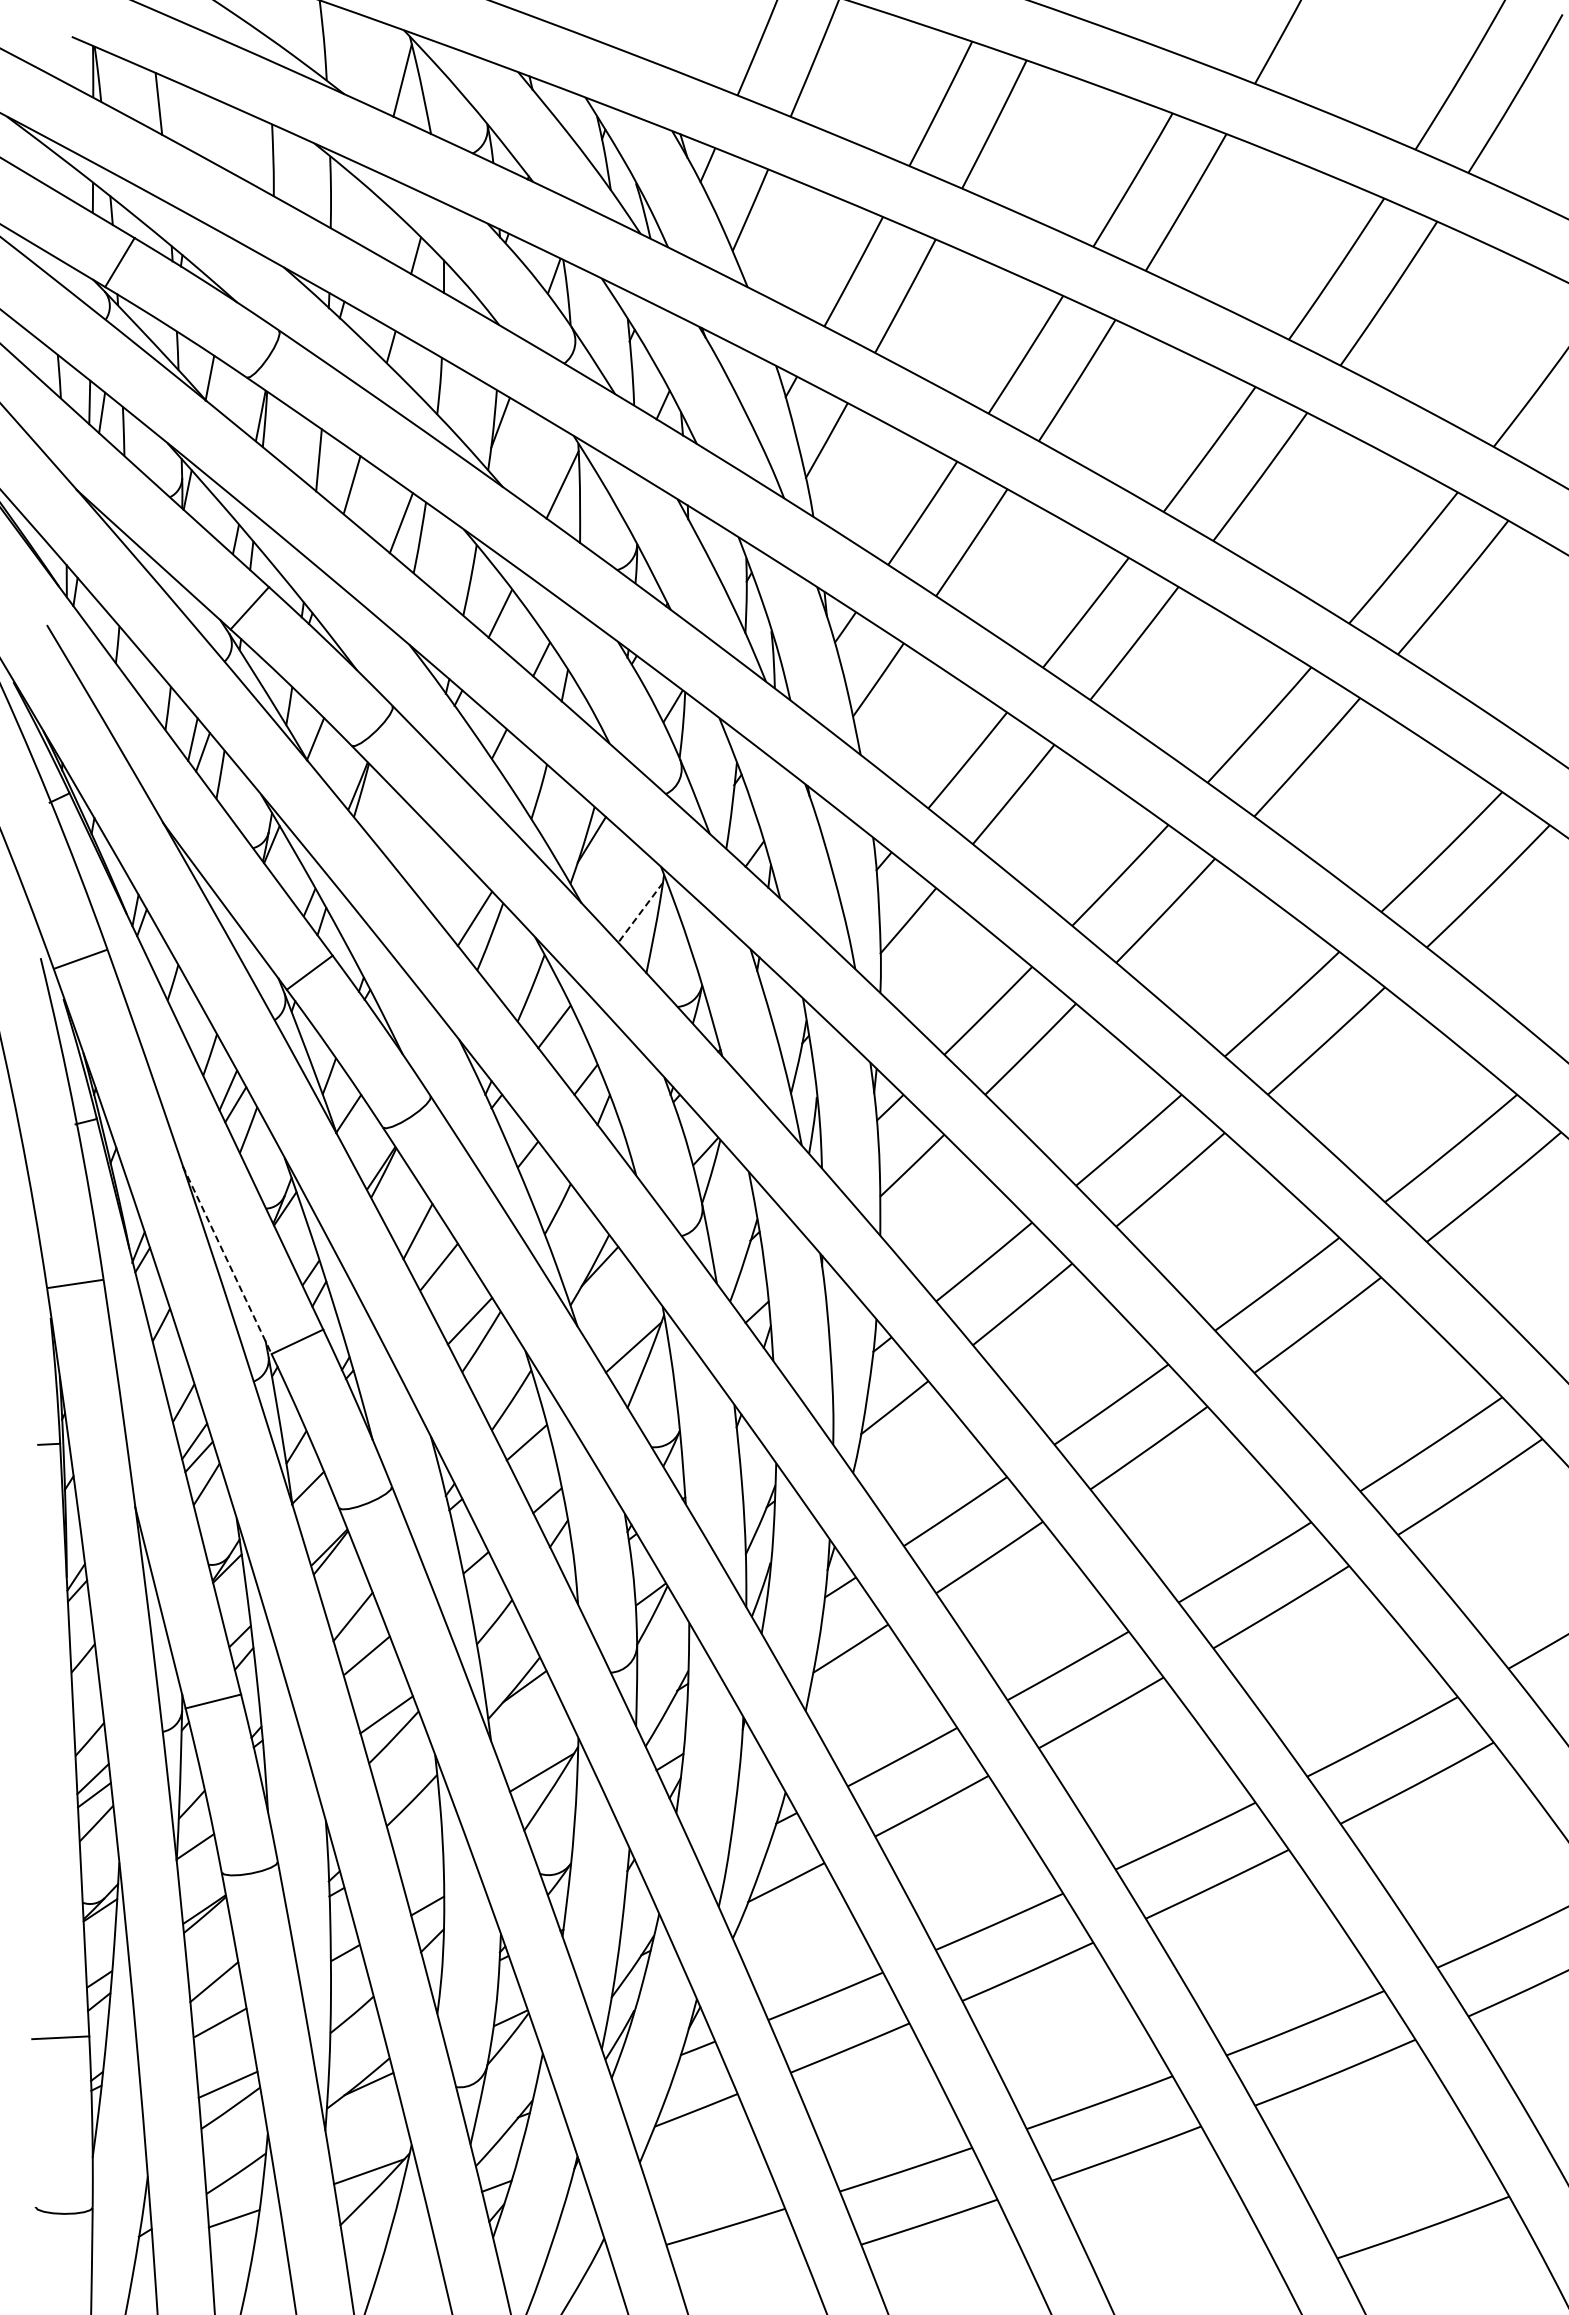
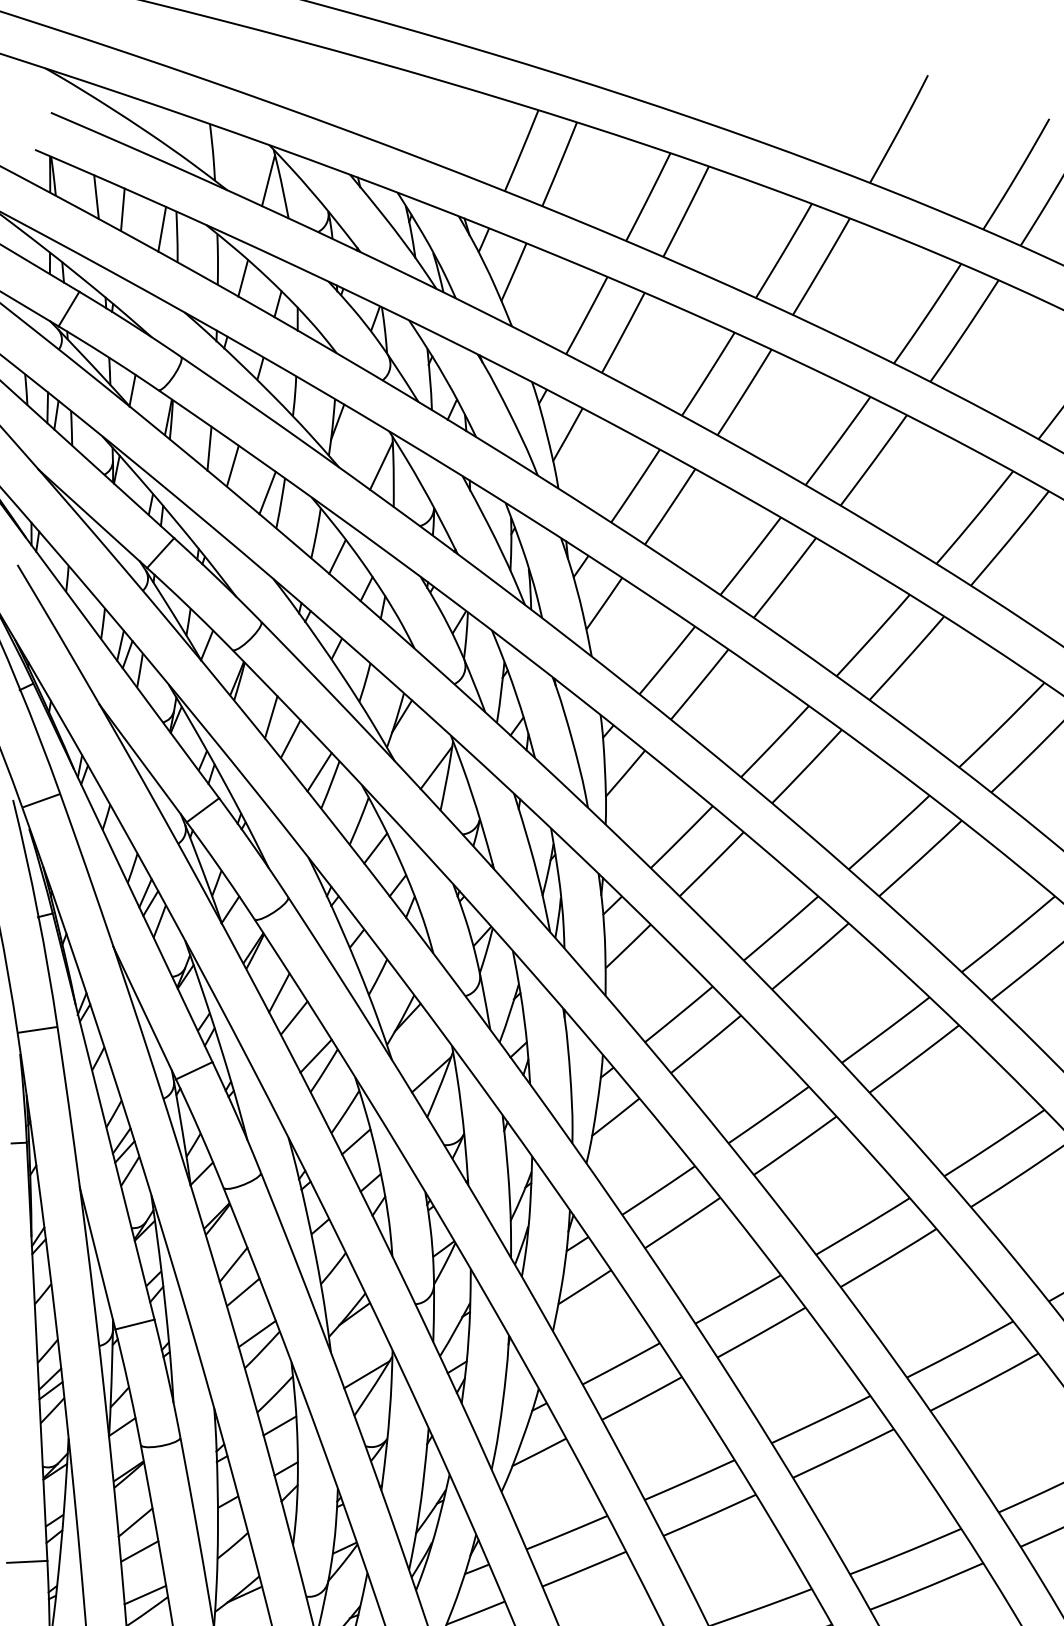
line: (195, 120) -> (122, 208), added
line: (251, 149) -> (161, 229), added
line: (366, 218) -> (243, 278), added
line: (406, 841) -> (271, 717), added
line: (433, 871) -> (290, 738), added
line: (640, 913) -> (436, 768), dashed -> solid
line: (227, 1260) -> (144, 1013), dashed -> solid
line: (418, 1844) -> (279, 1425), added

